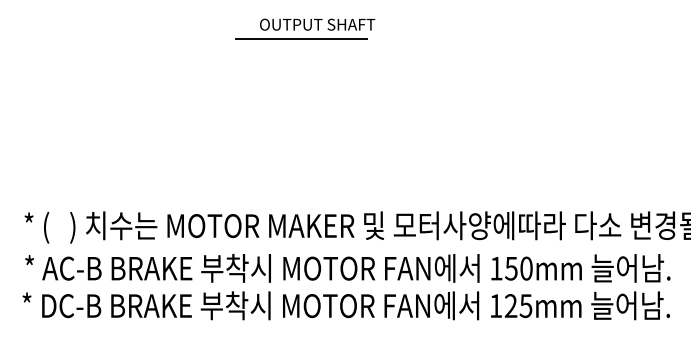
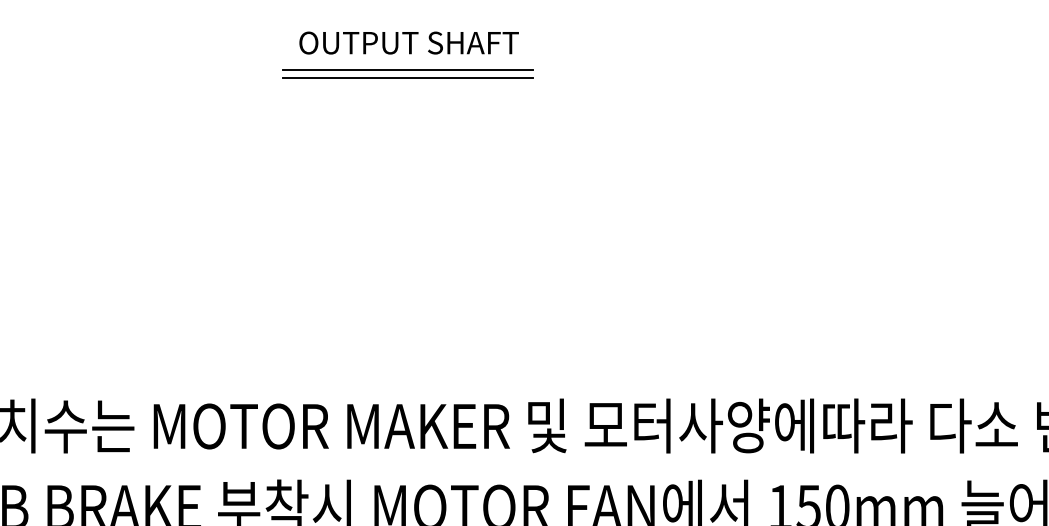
text: (317, 24) -> (408, 42), moved
line: (300, 42) -> (407, 76), added

